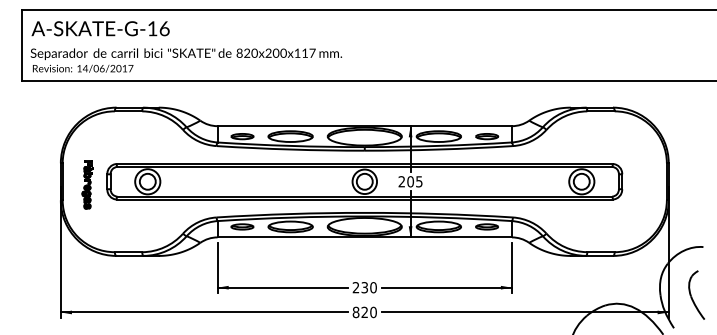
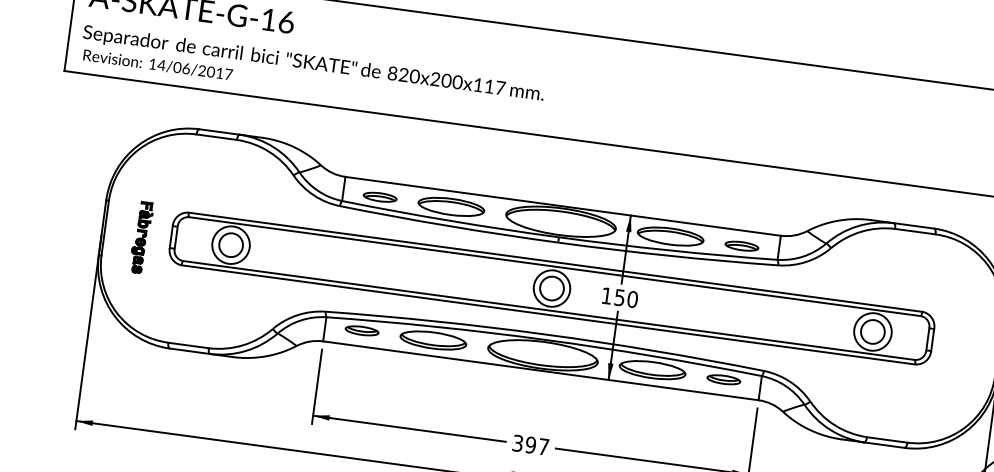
text: (410, 181) -> (619, 297), 205 -> 150
text: (364, 287) -> (530, 444), 230 -> 397

